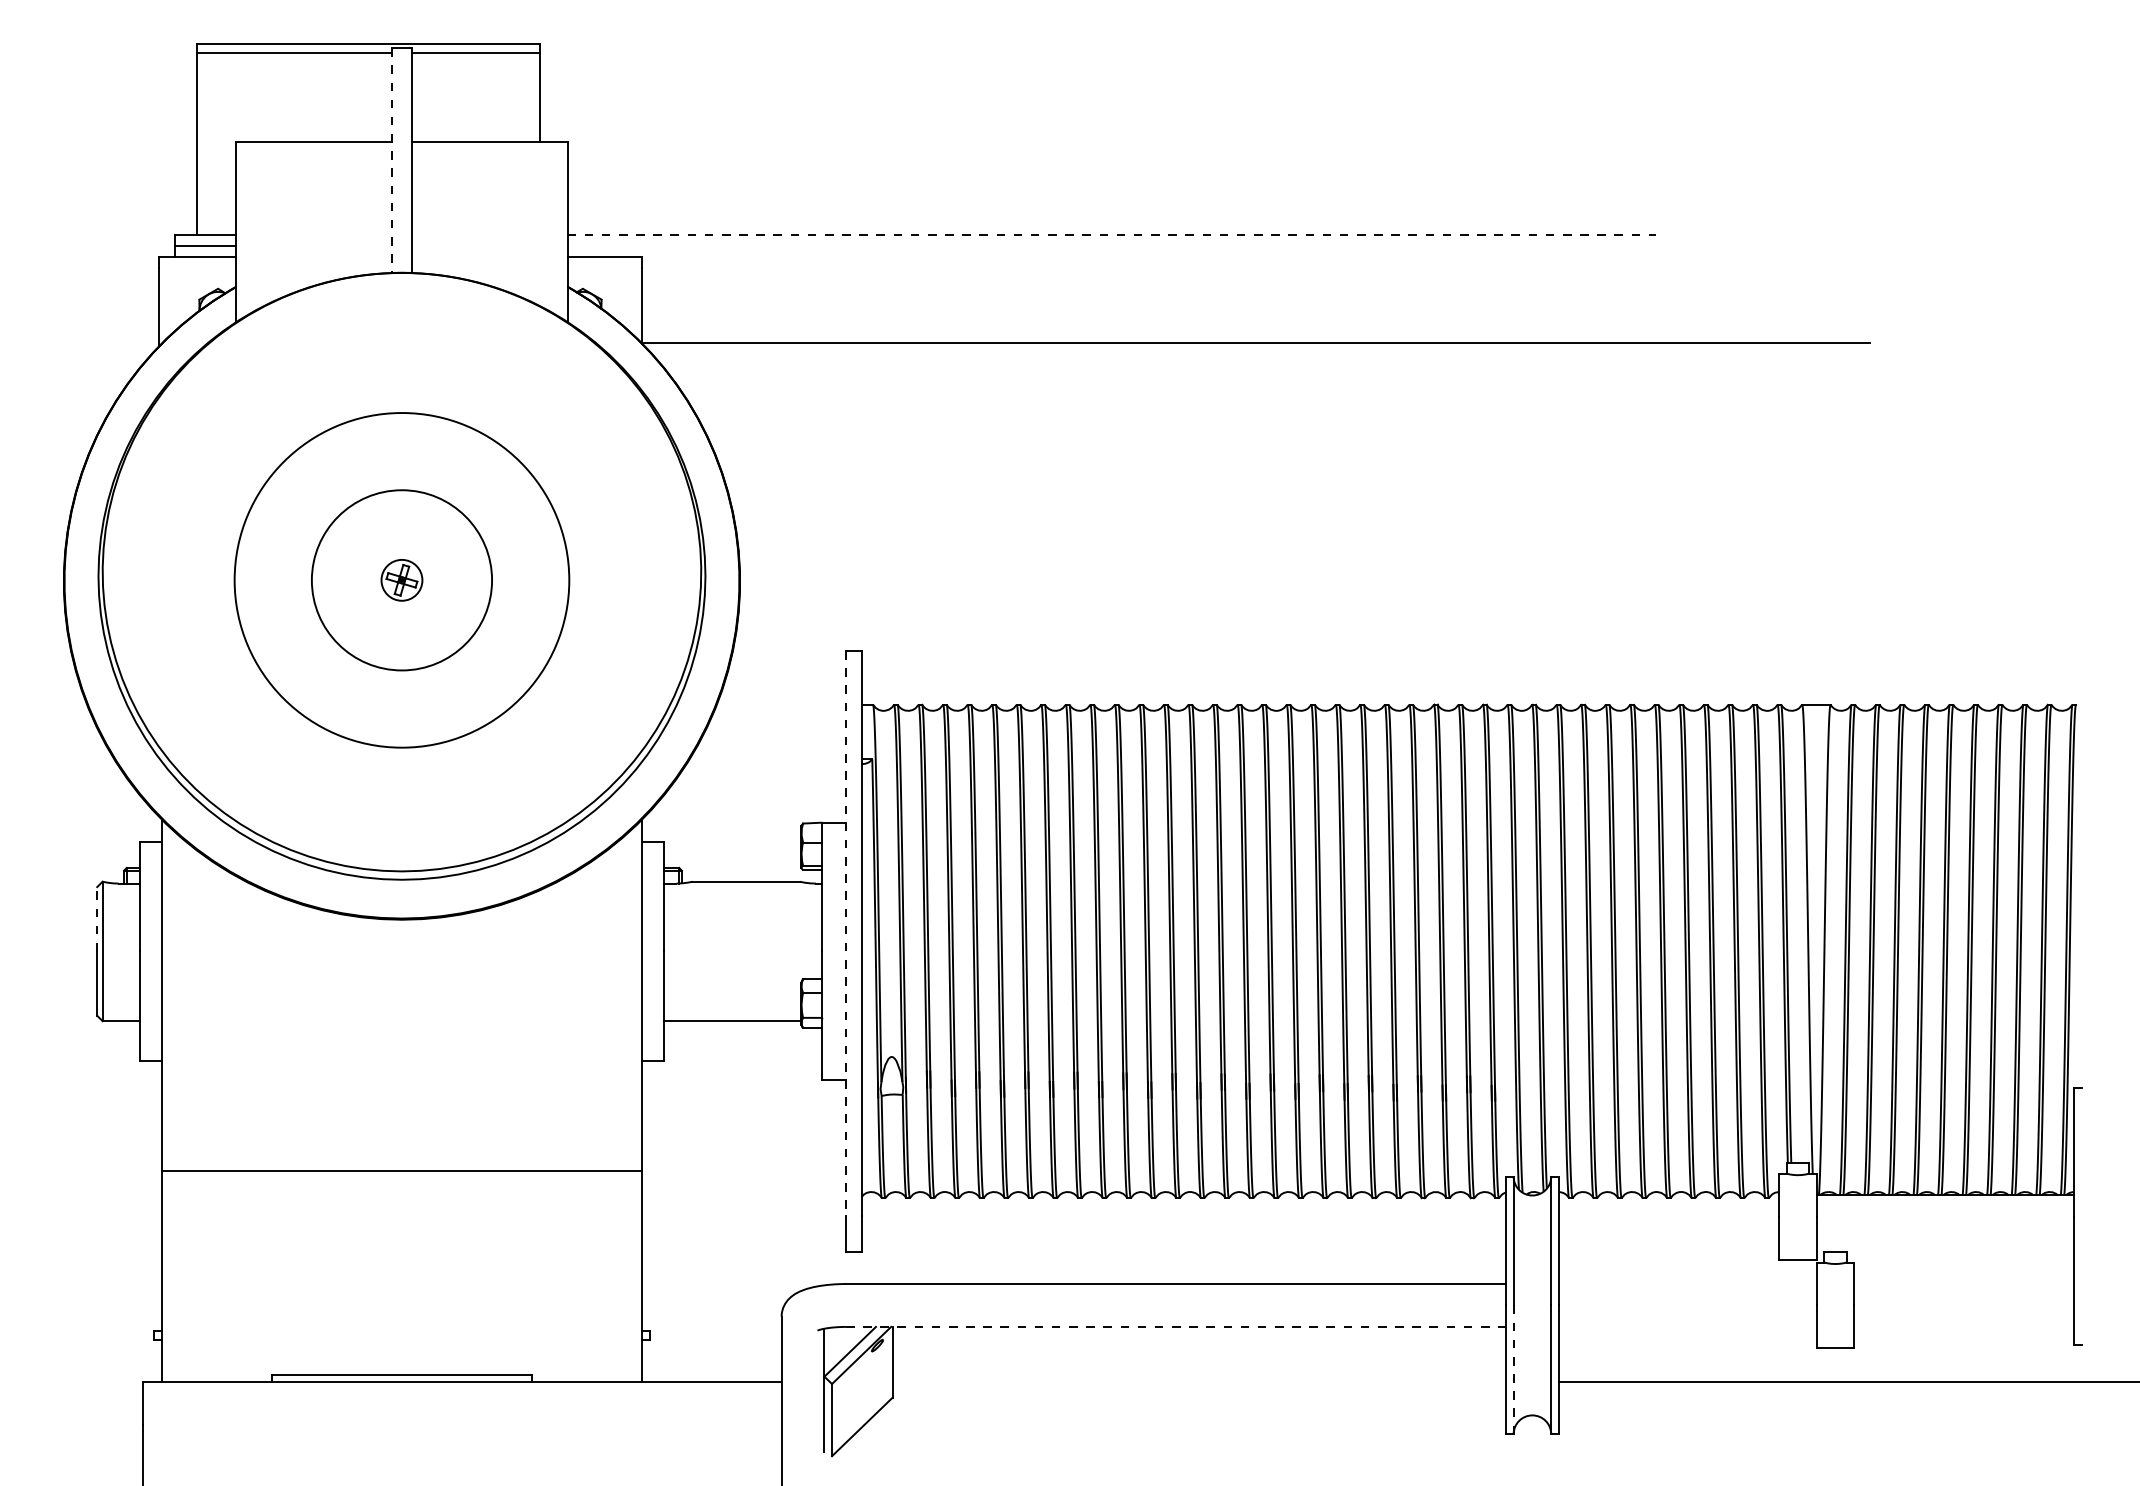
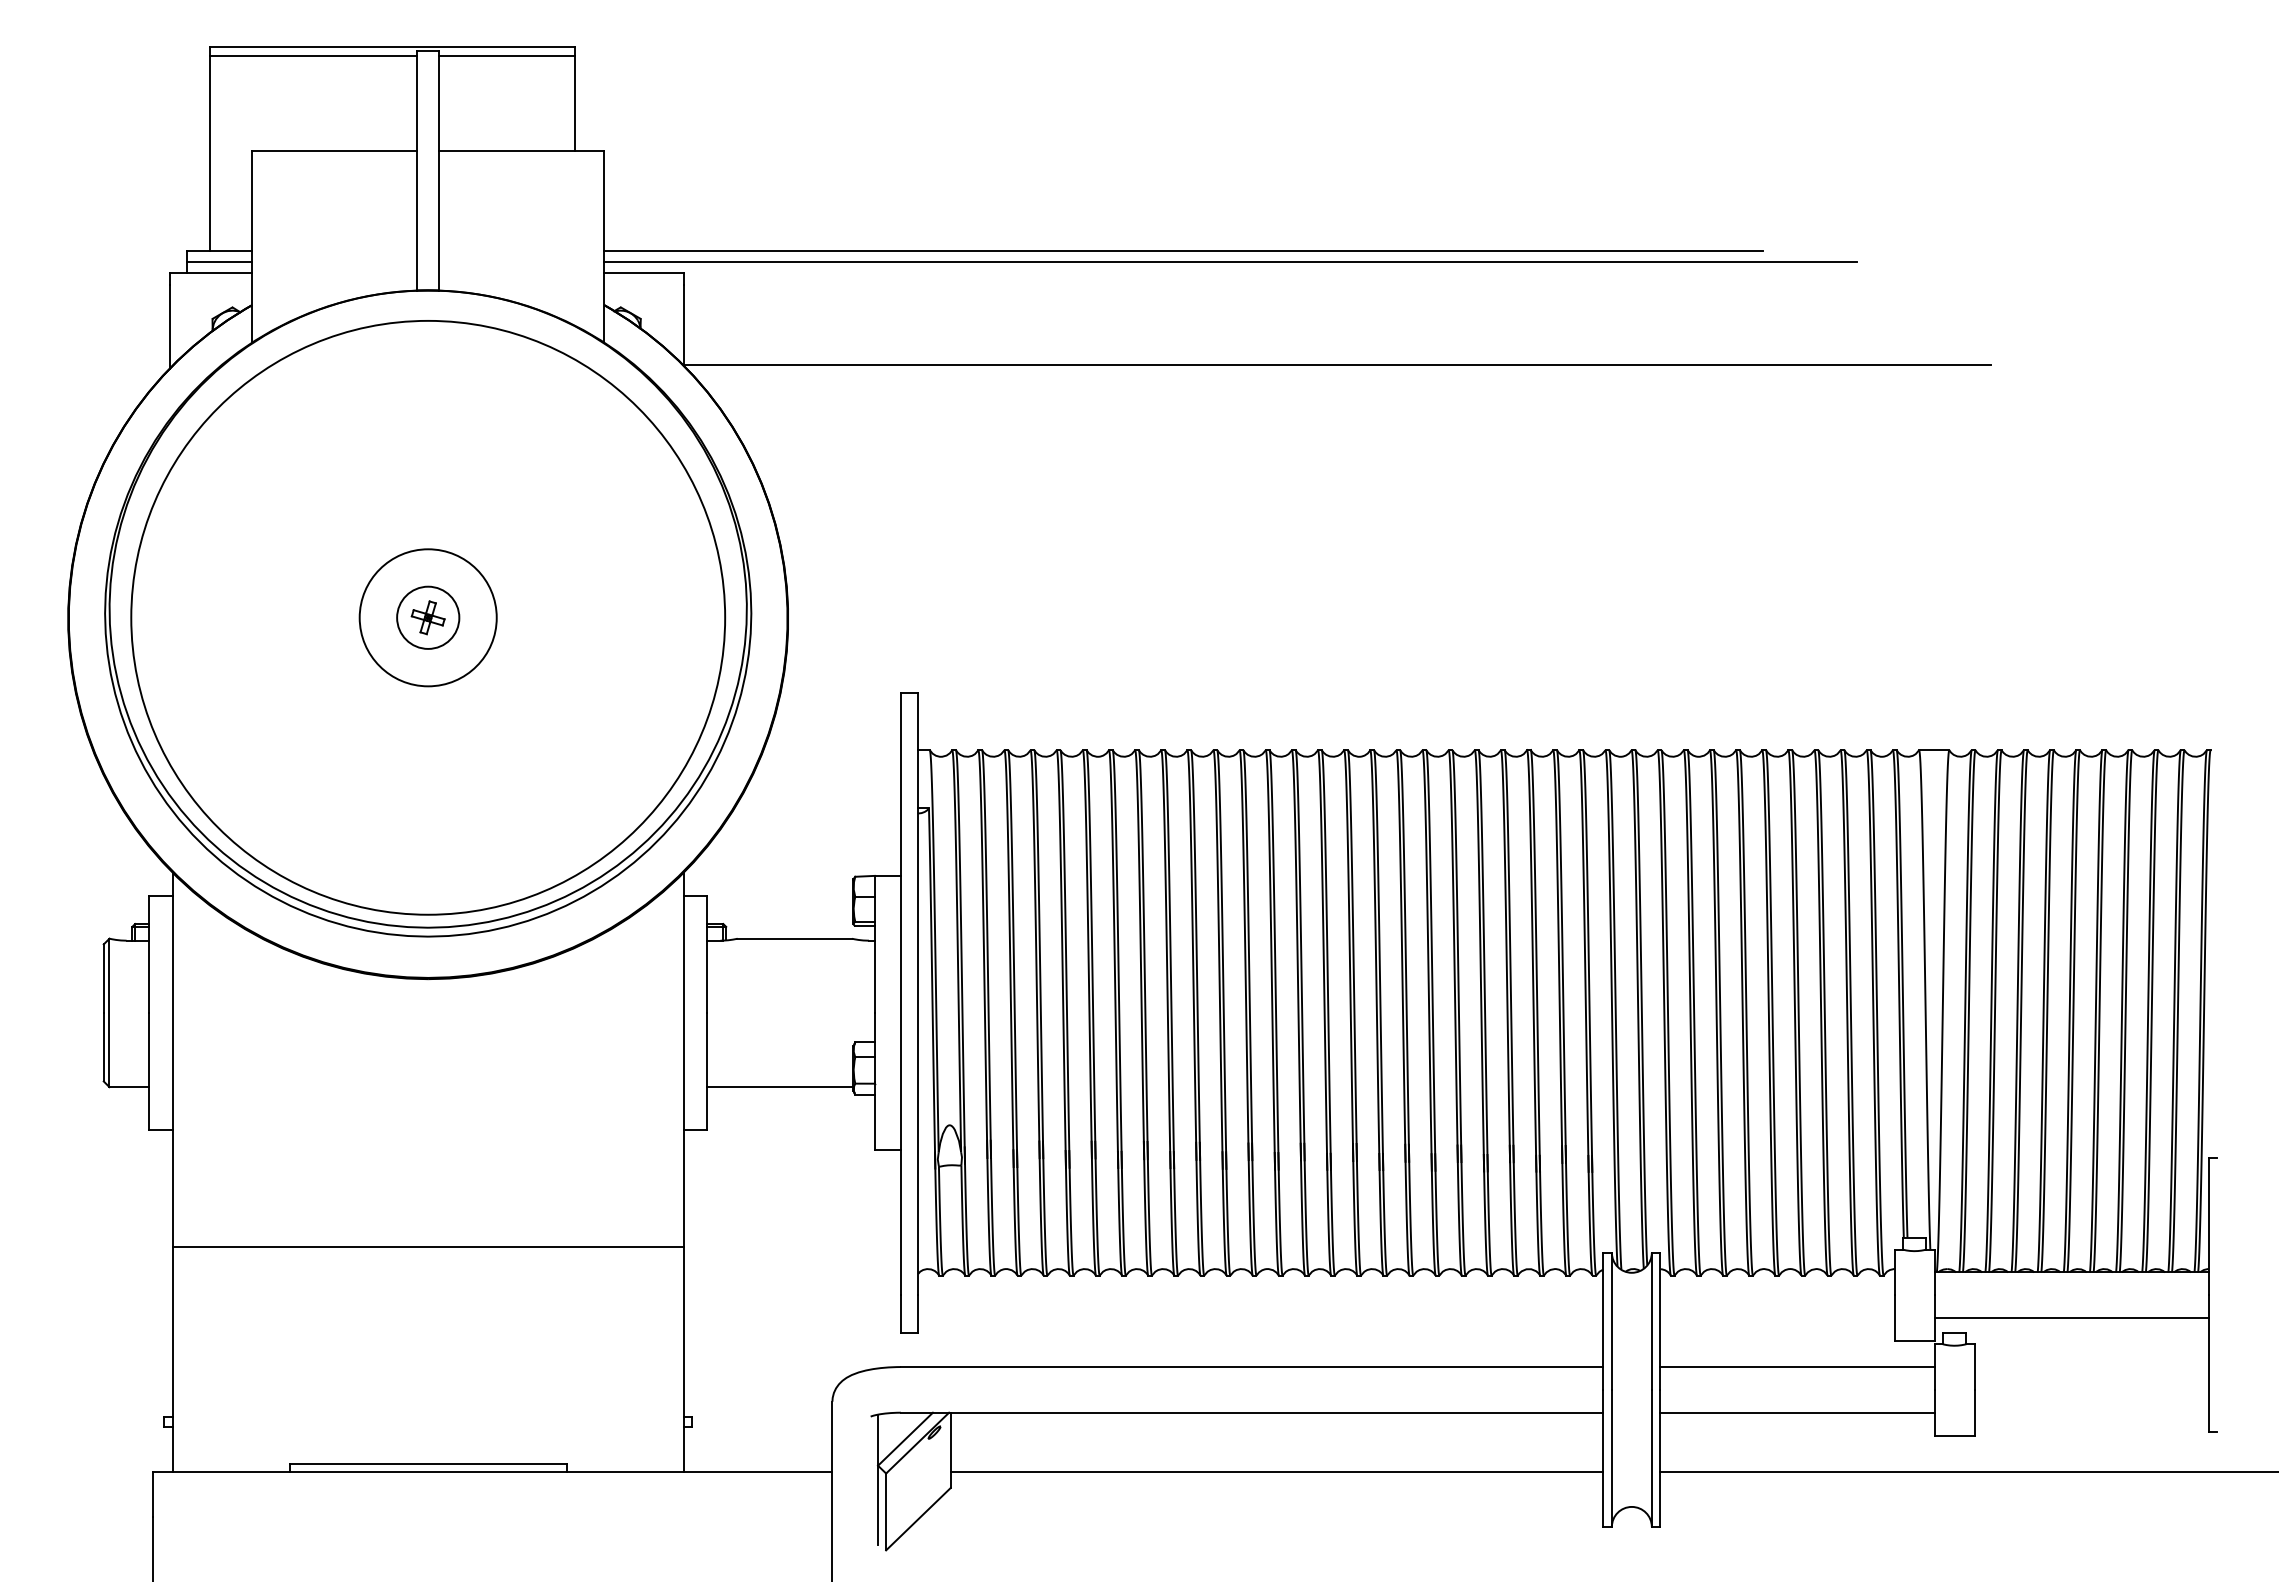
line: (391, 160) -> (417, 170), dashed -> solid
line: (1112, 235) -> (1184, 250), dashed -> solid
line: (1155, 245) -> (1230, 261), added
circle: (401, 580) -> (427, 617), size x0.71
circle: (402, 580) -> (428, 617), size x1.43
circle: (402, 580) -> (428, 617), size x1.67
line: (96, 919) -> (103, 978), dashed -> solid
line: (845, 933) -> (900, 993), dashed -> solid
line: (1945, 1238) -> (2071, 1318), added
line: (1687, 1284) -> (1797, 1367), added
line: (1176, 1326) -> (1252, 1412), dashed -> solid
line: (1687, 1326) -> (1797, 1412), added
line: (1513, 1369) -> (1611, 1458), dashed -> solid
line: (1198, 1382) -> (1276, 1471), added

